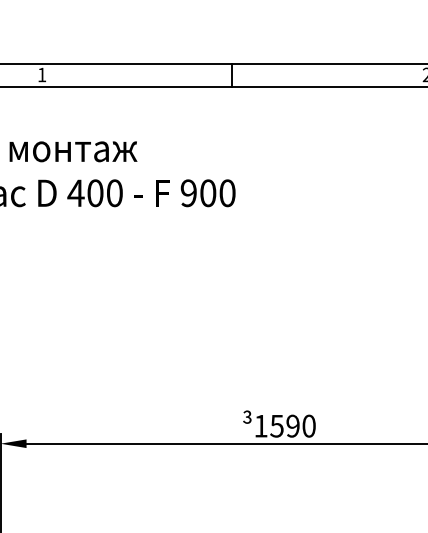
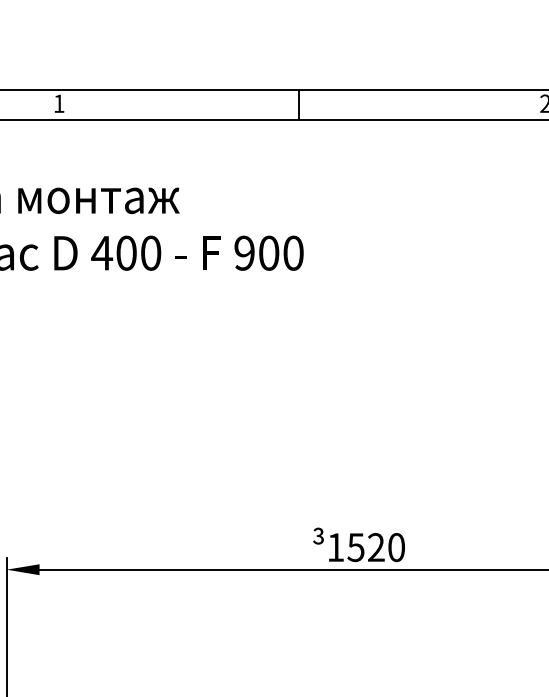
text: (293, 426) -> (376, 547), 1590 -> 1520

